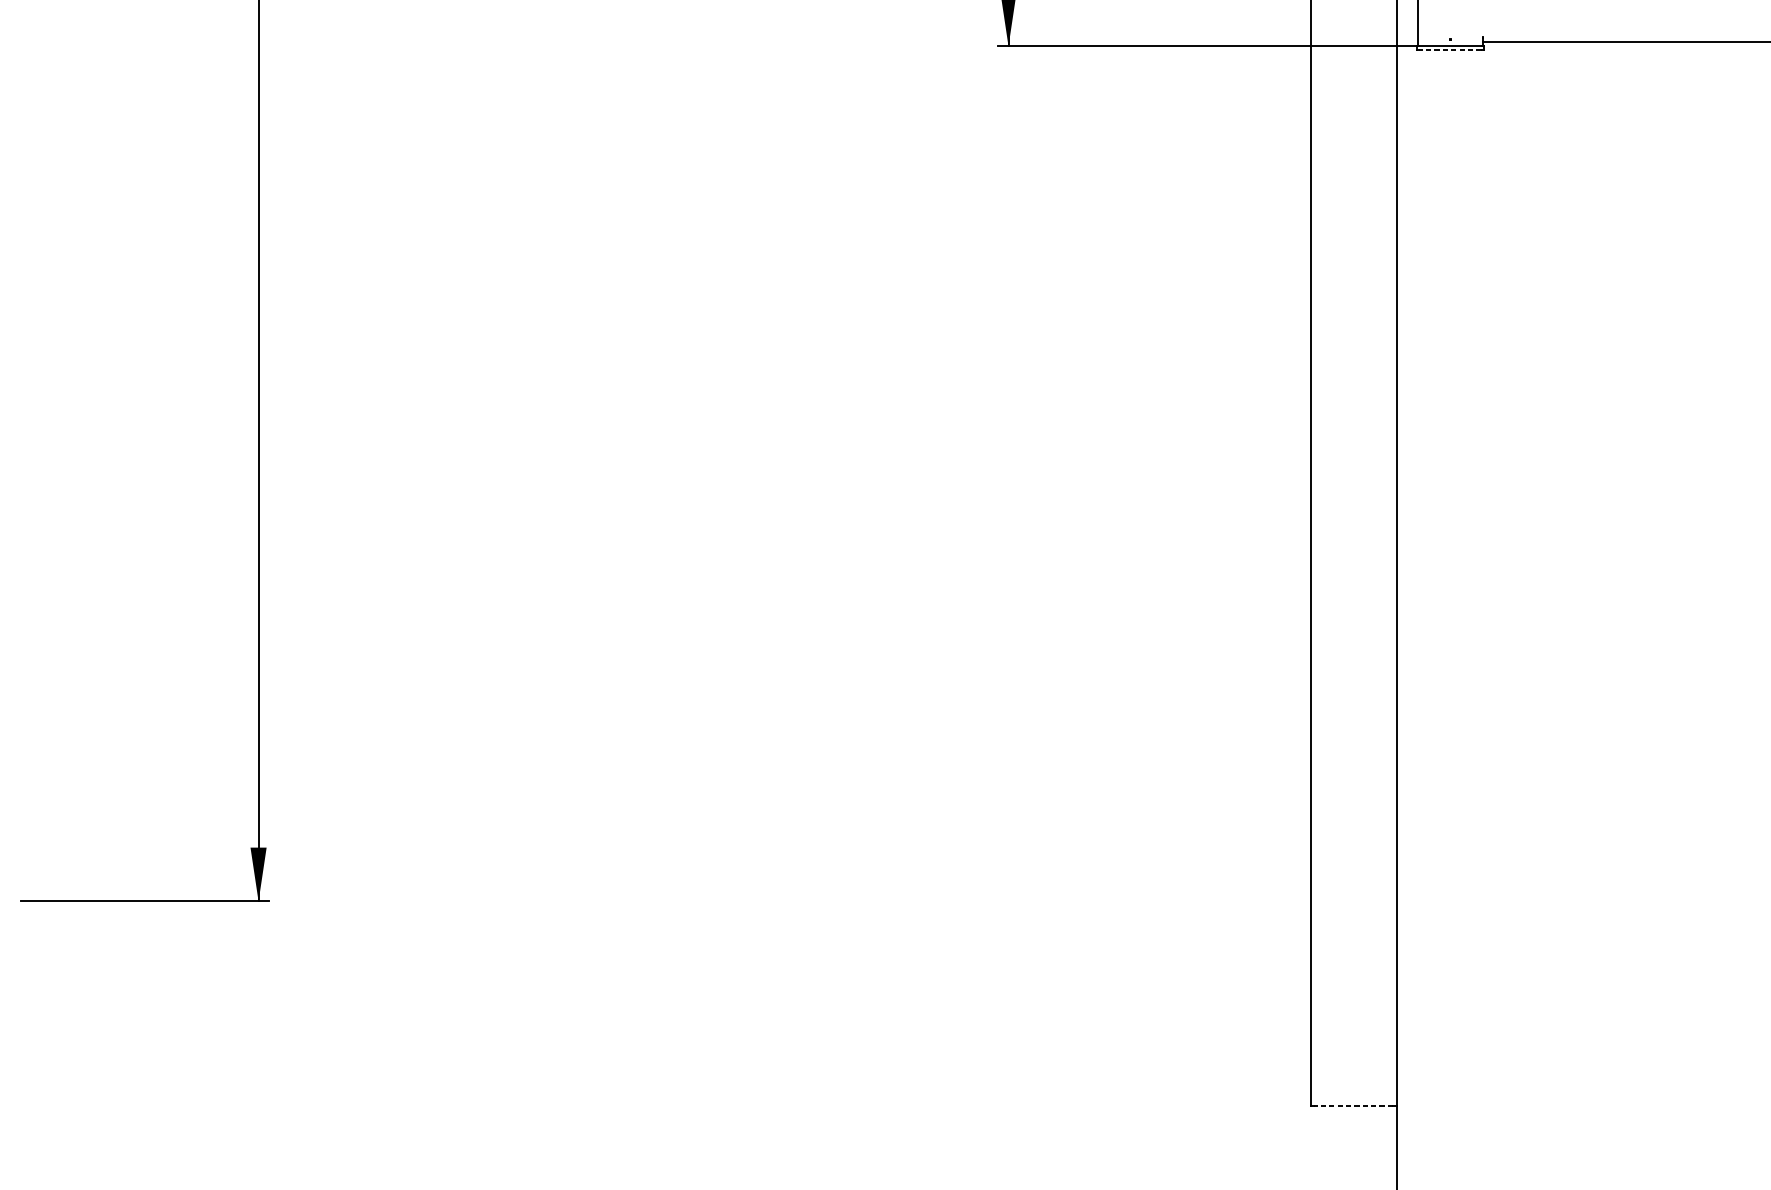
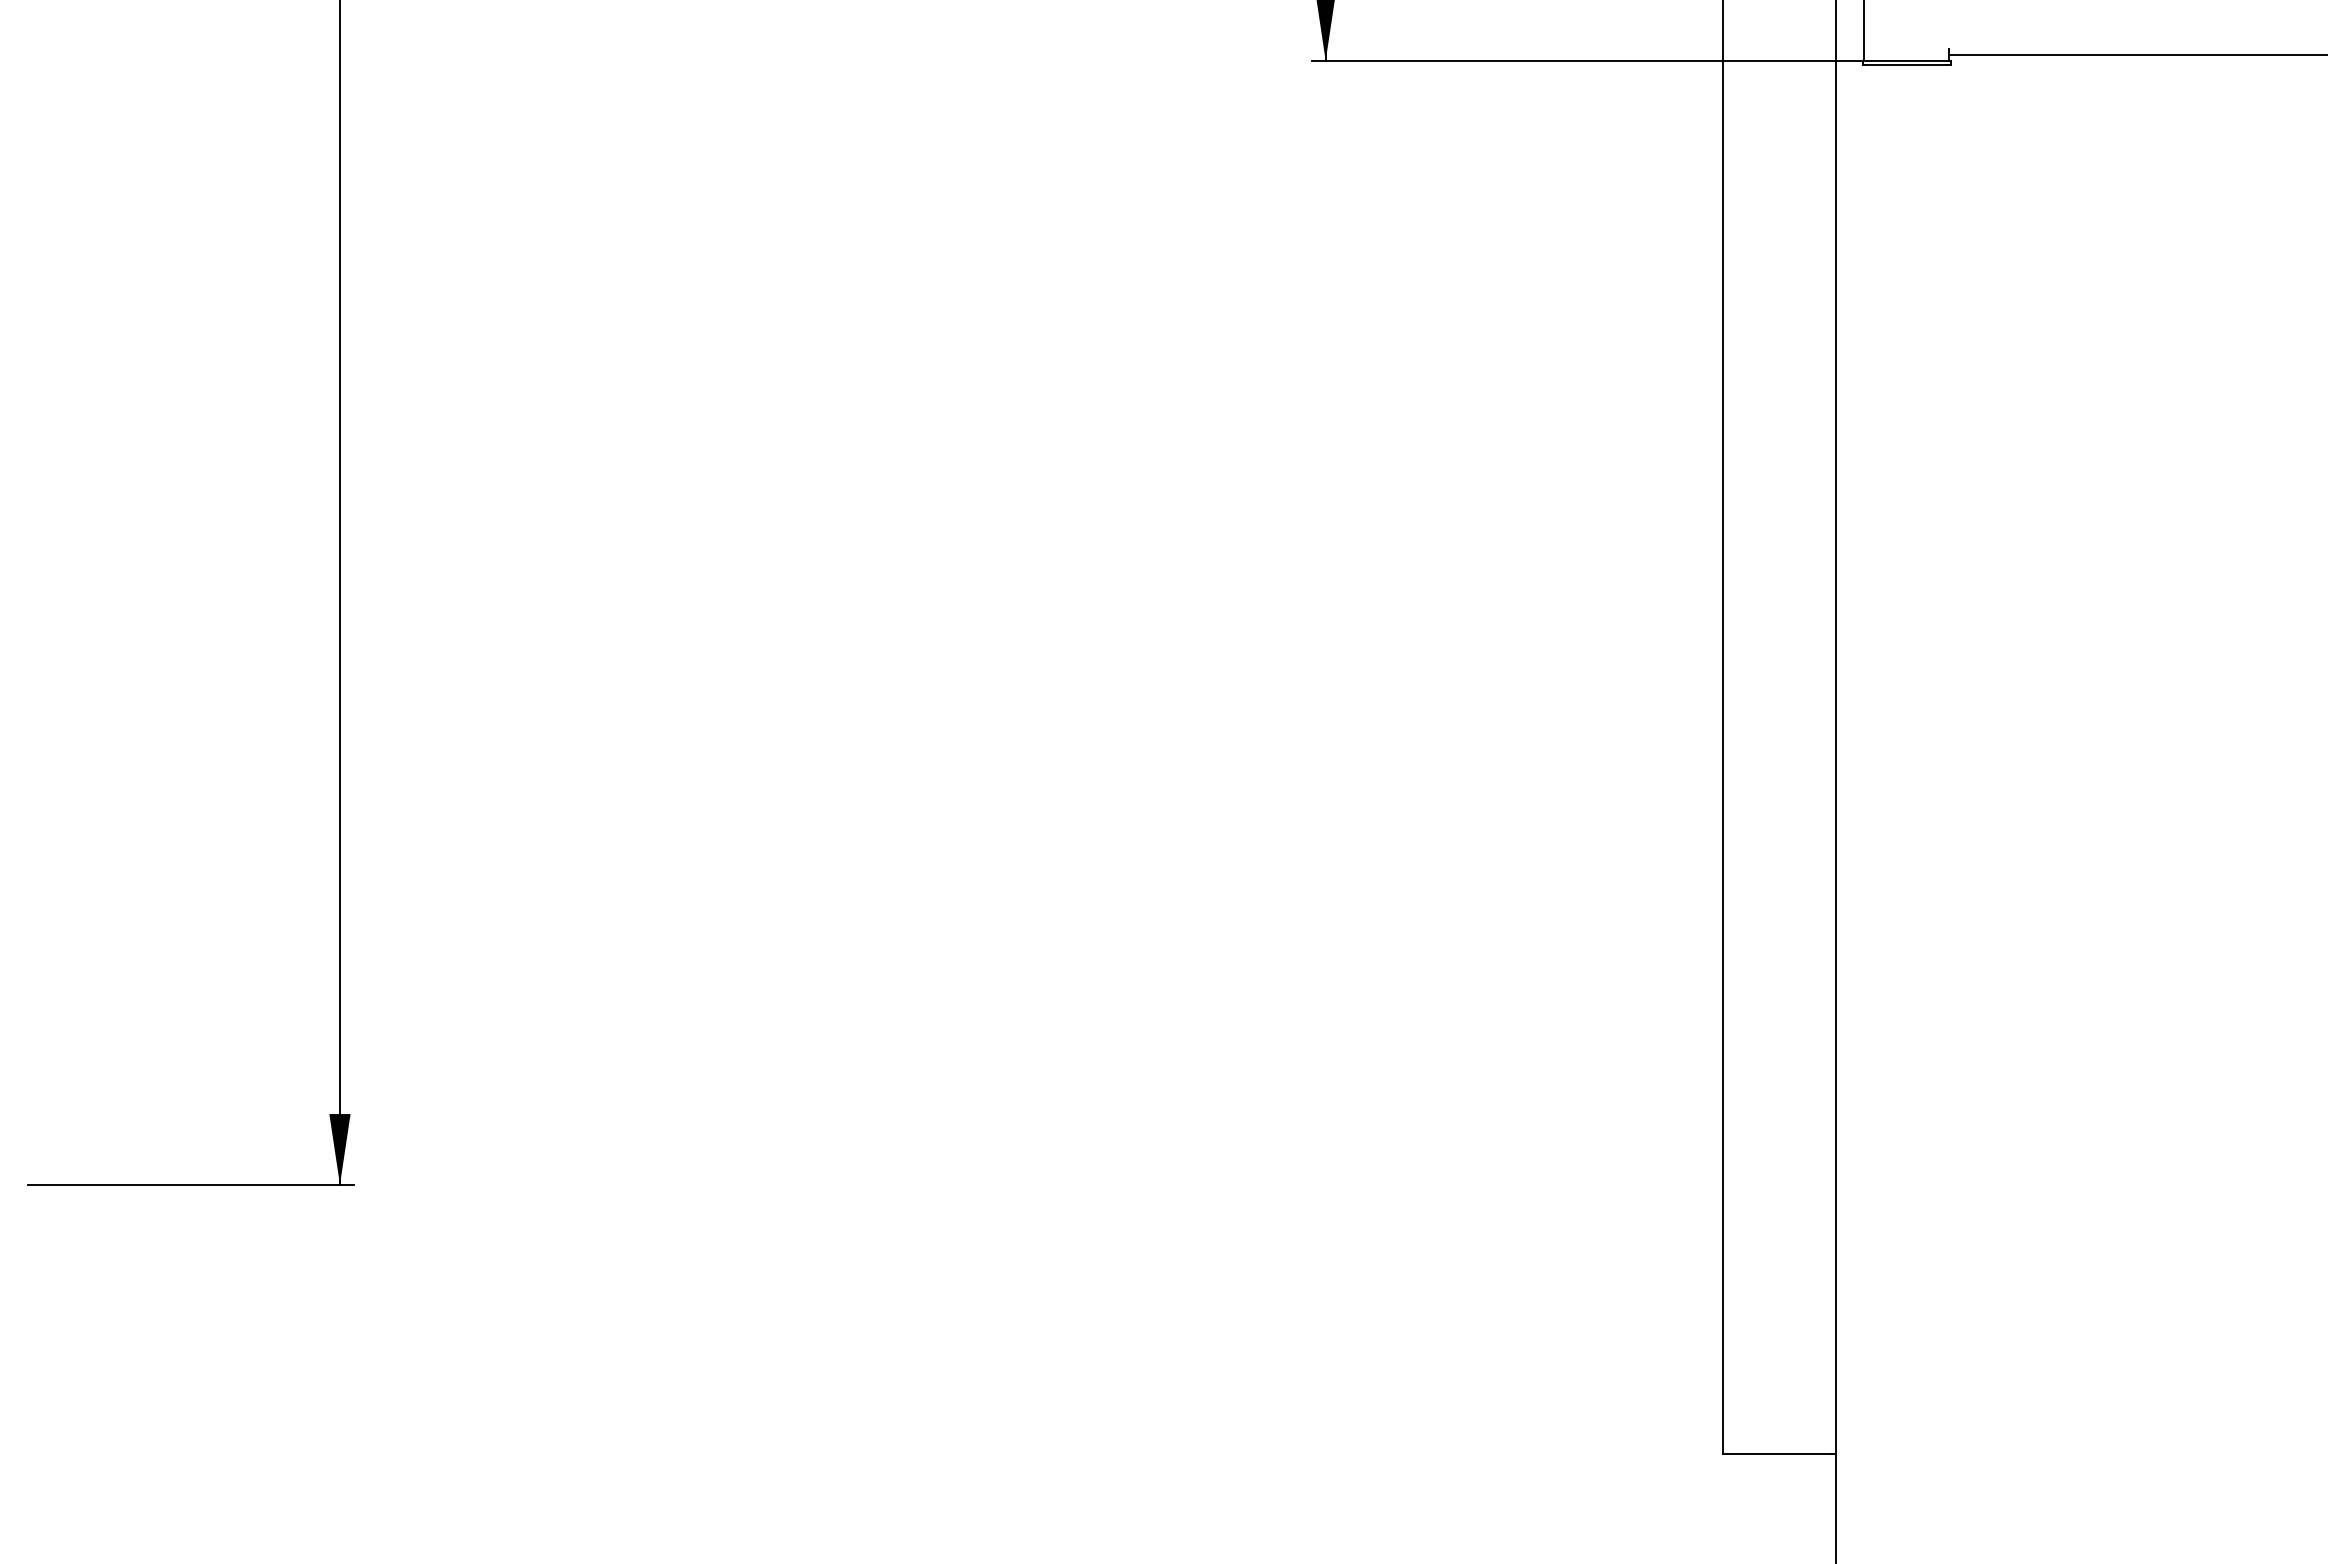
line: (1450, 49) -> (1906, 65), dashed -> solid
line: (1353, 1106) -> (1779, 1454), dashed -> solid

